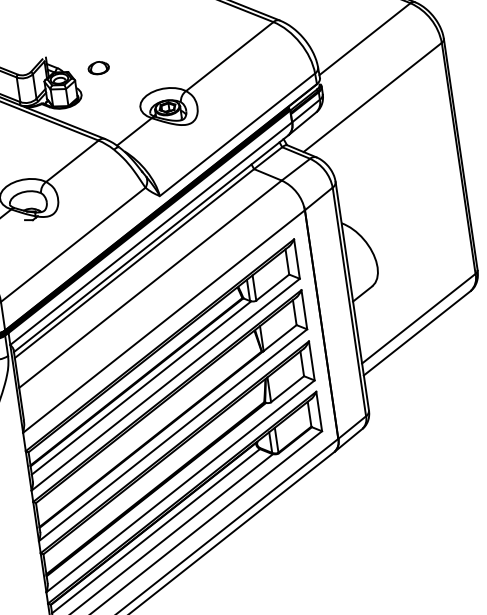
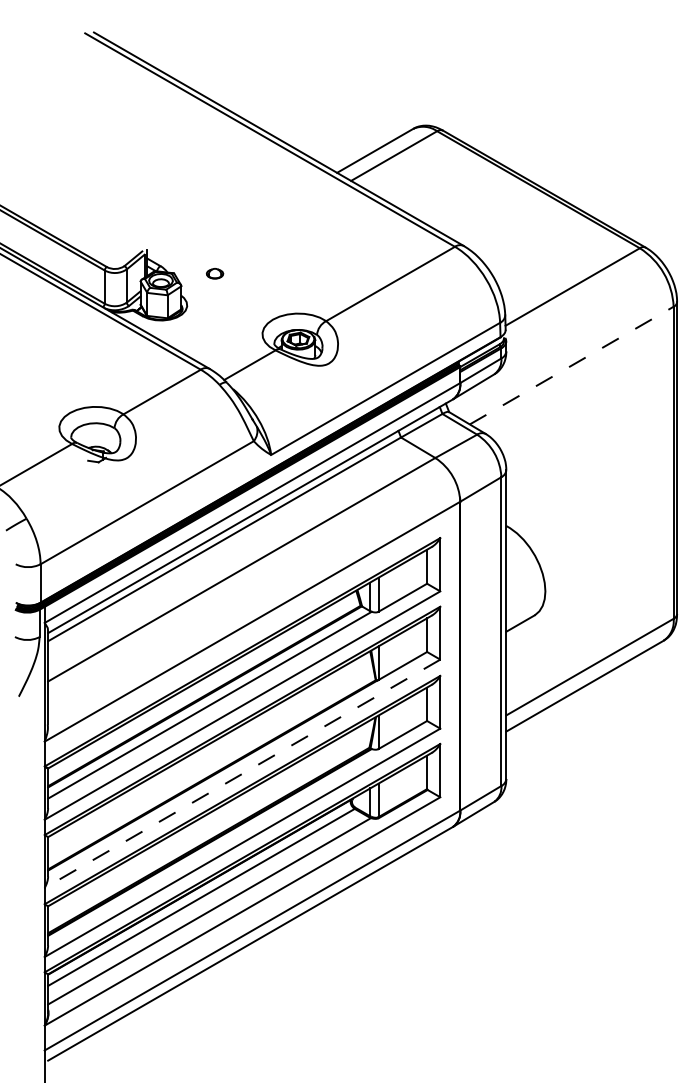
part: (98, 67) -> (214, 273), size x0.6
line: (372, 97) -> (571, 365), solid -> dashed
line: (173, 435) -> (242, 774), solid -> dashed

